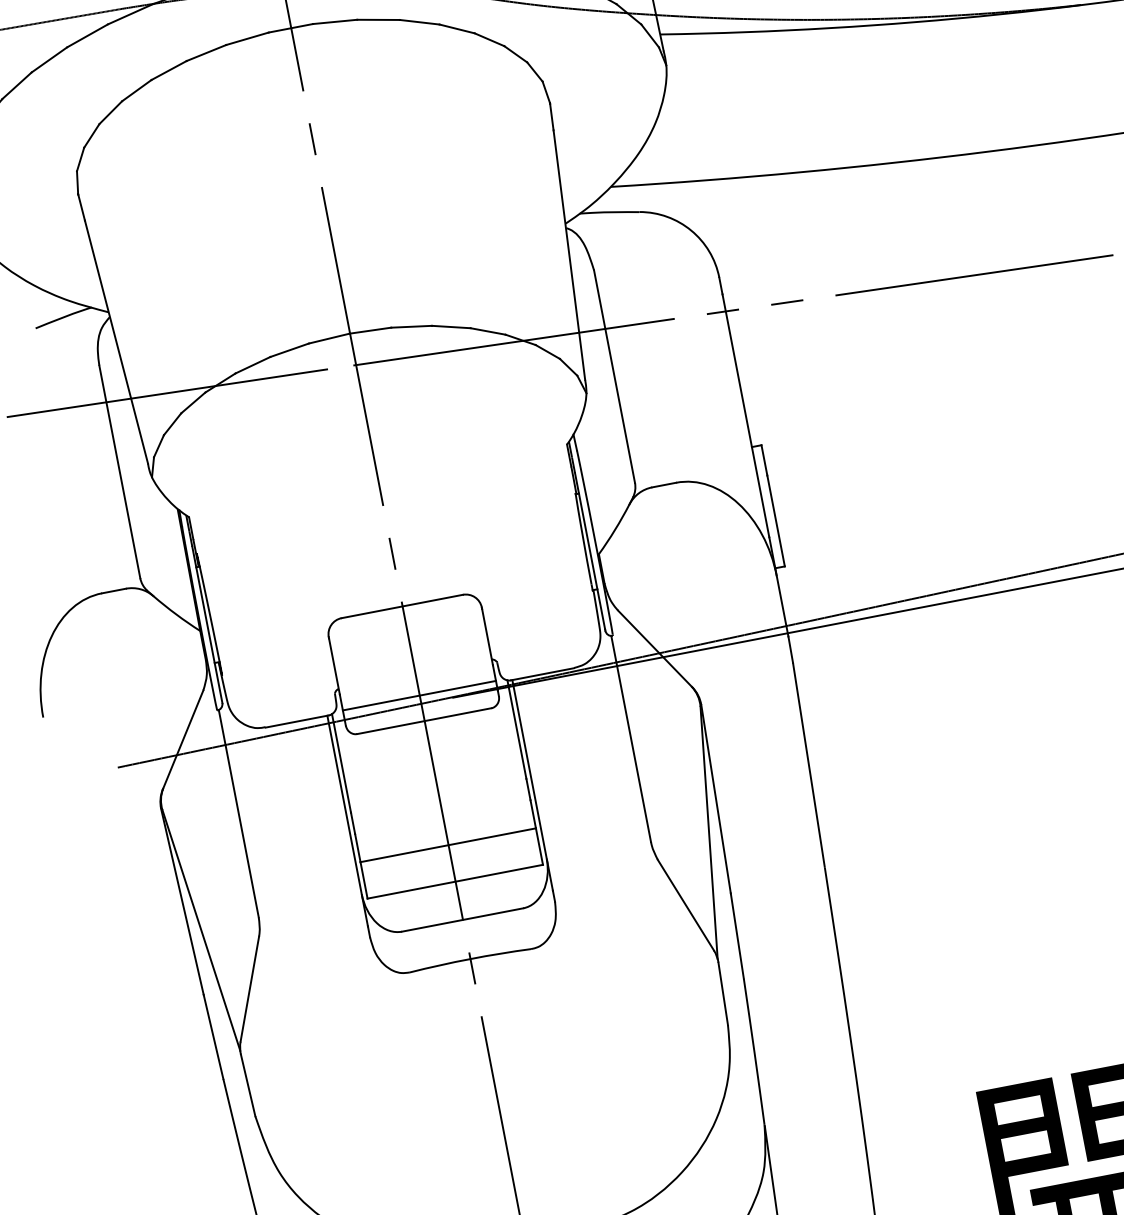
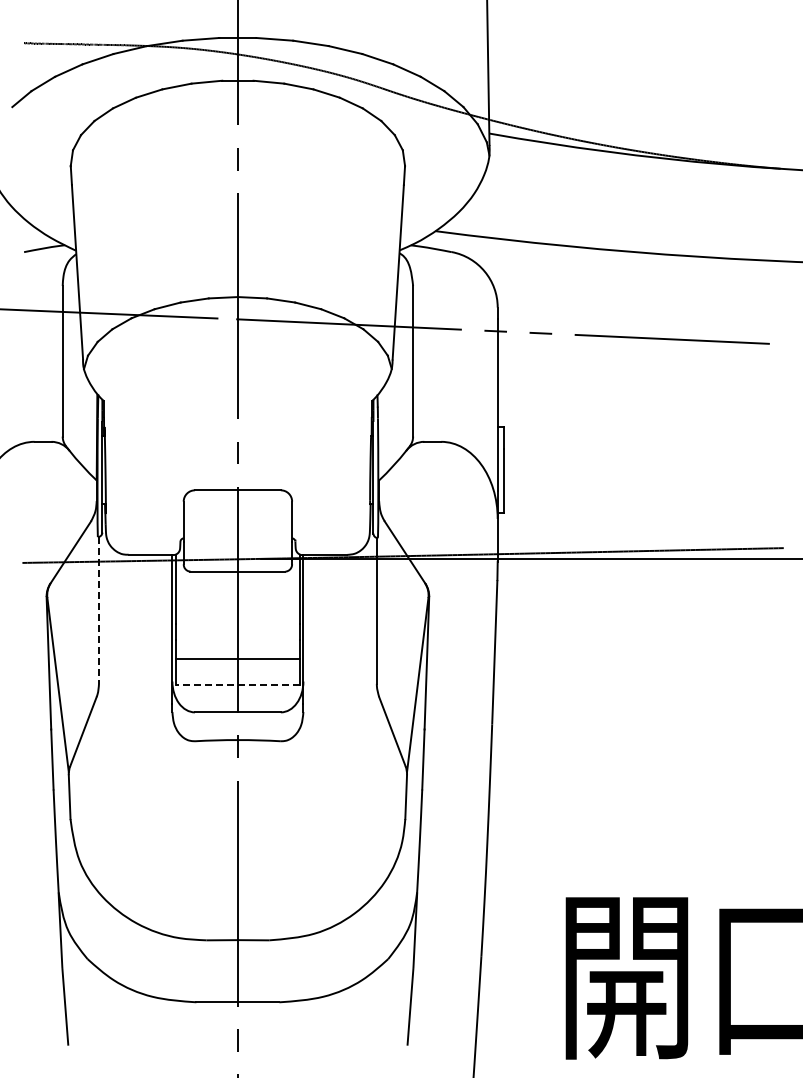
line: (418, 695) -> (237, 553), removed
line: (239, 813) -> (99, 610), solid -> dashed
line: (454, 882) -> (237, 685), solid -> dashed

